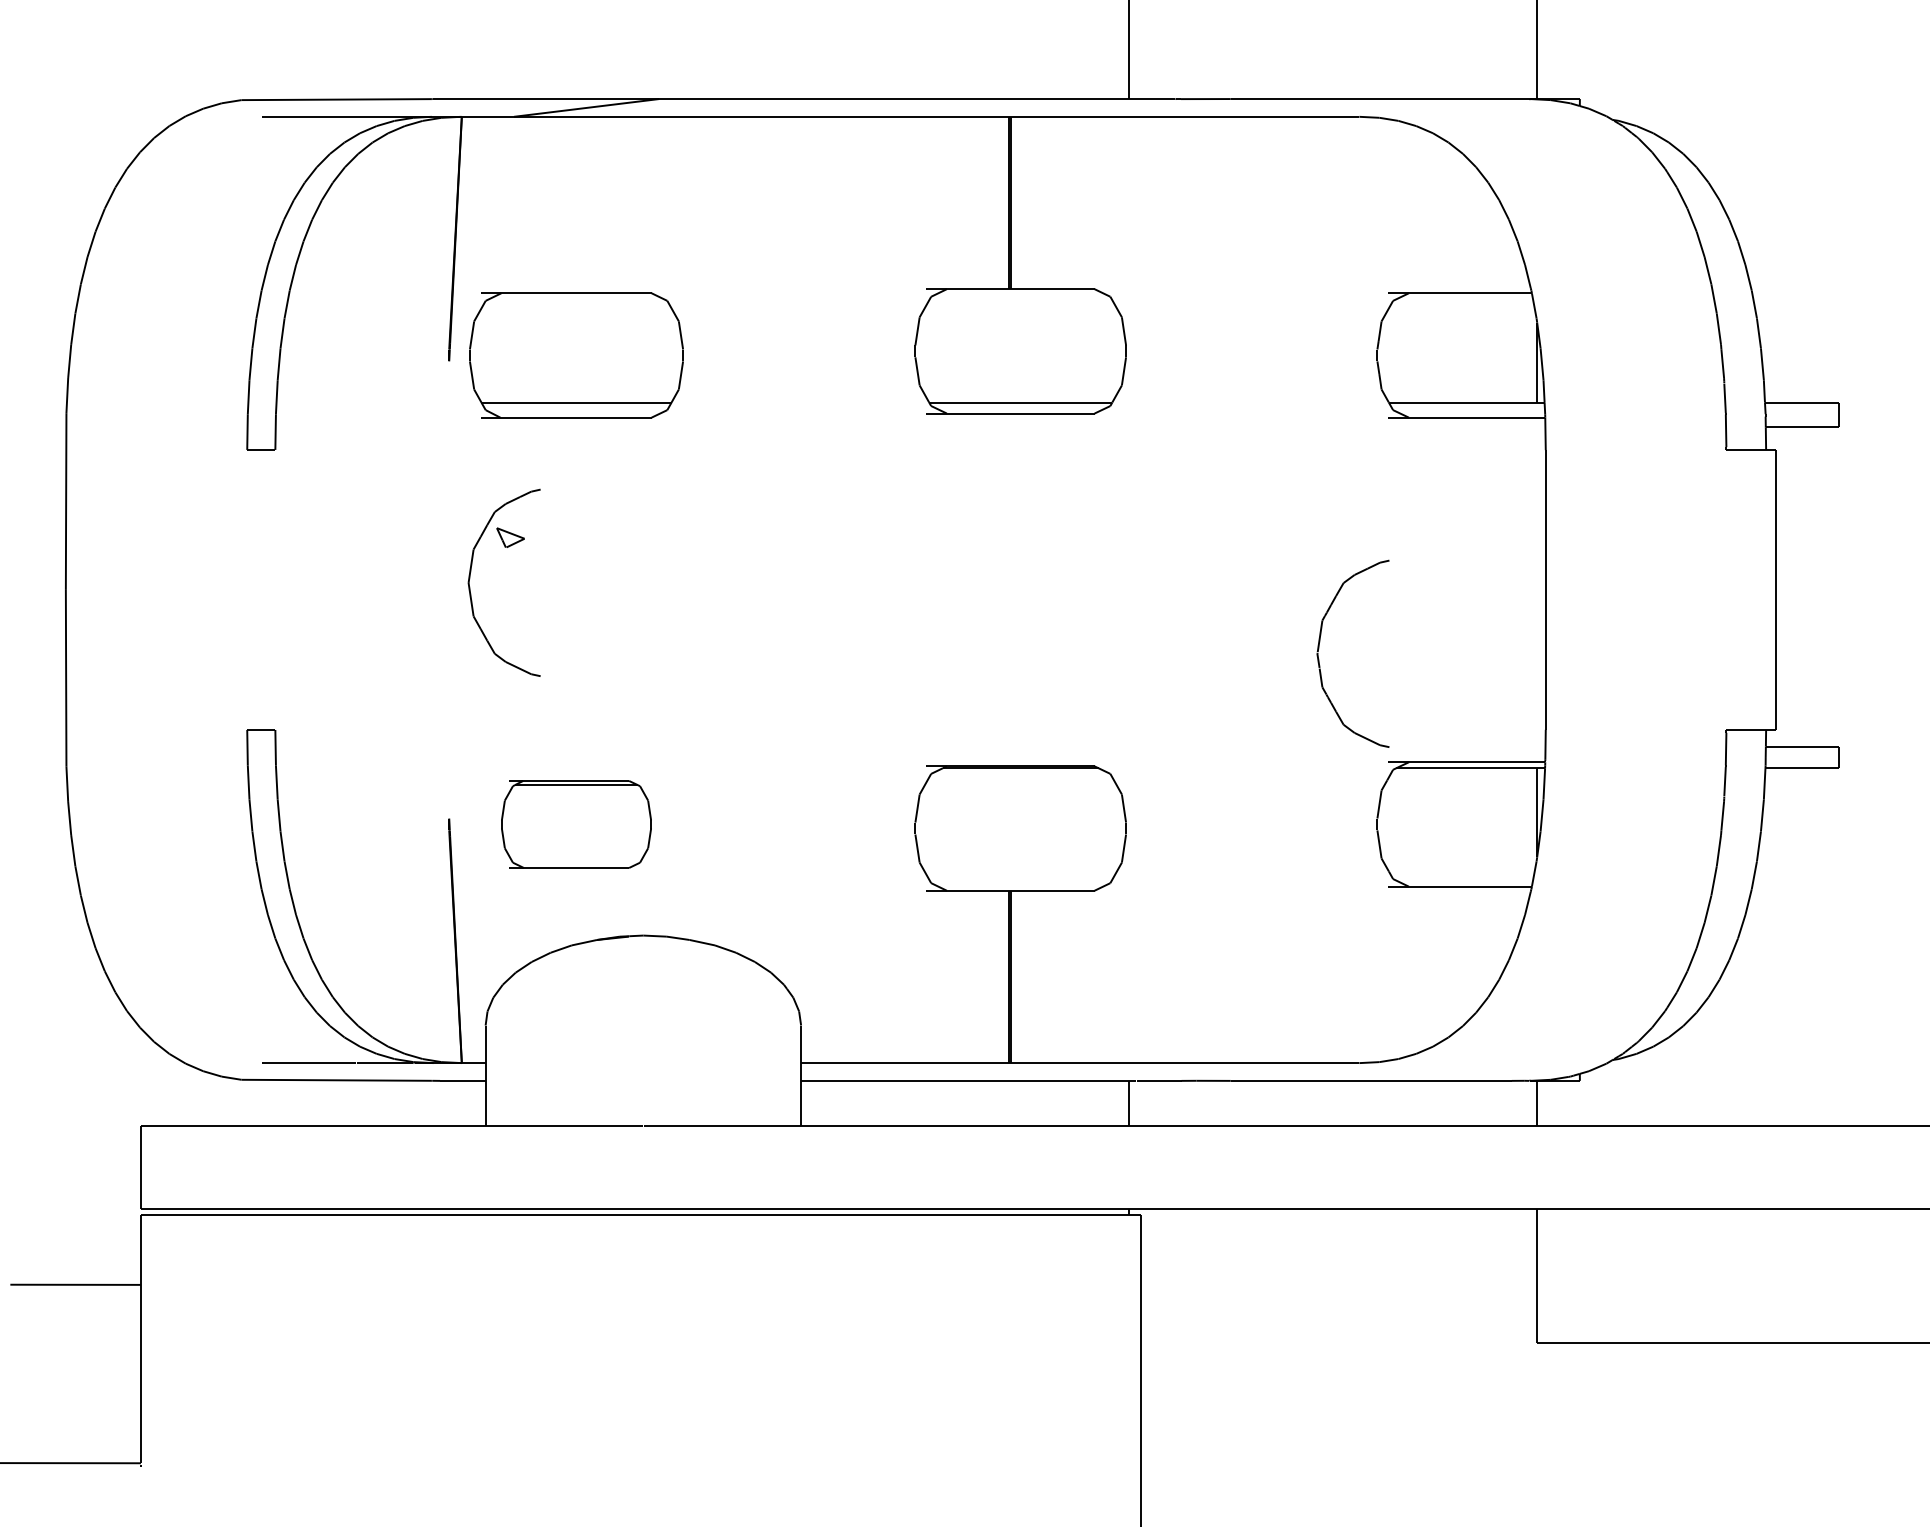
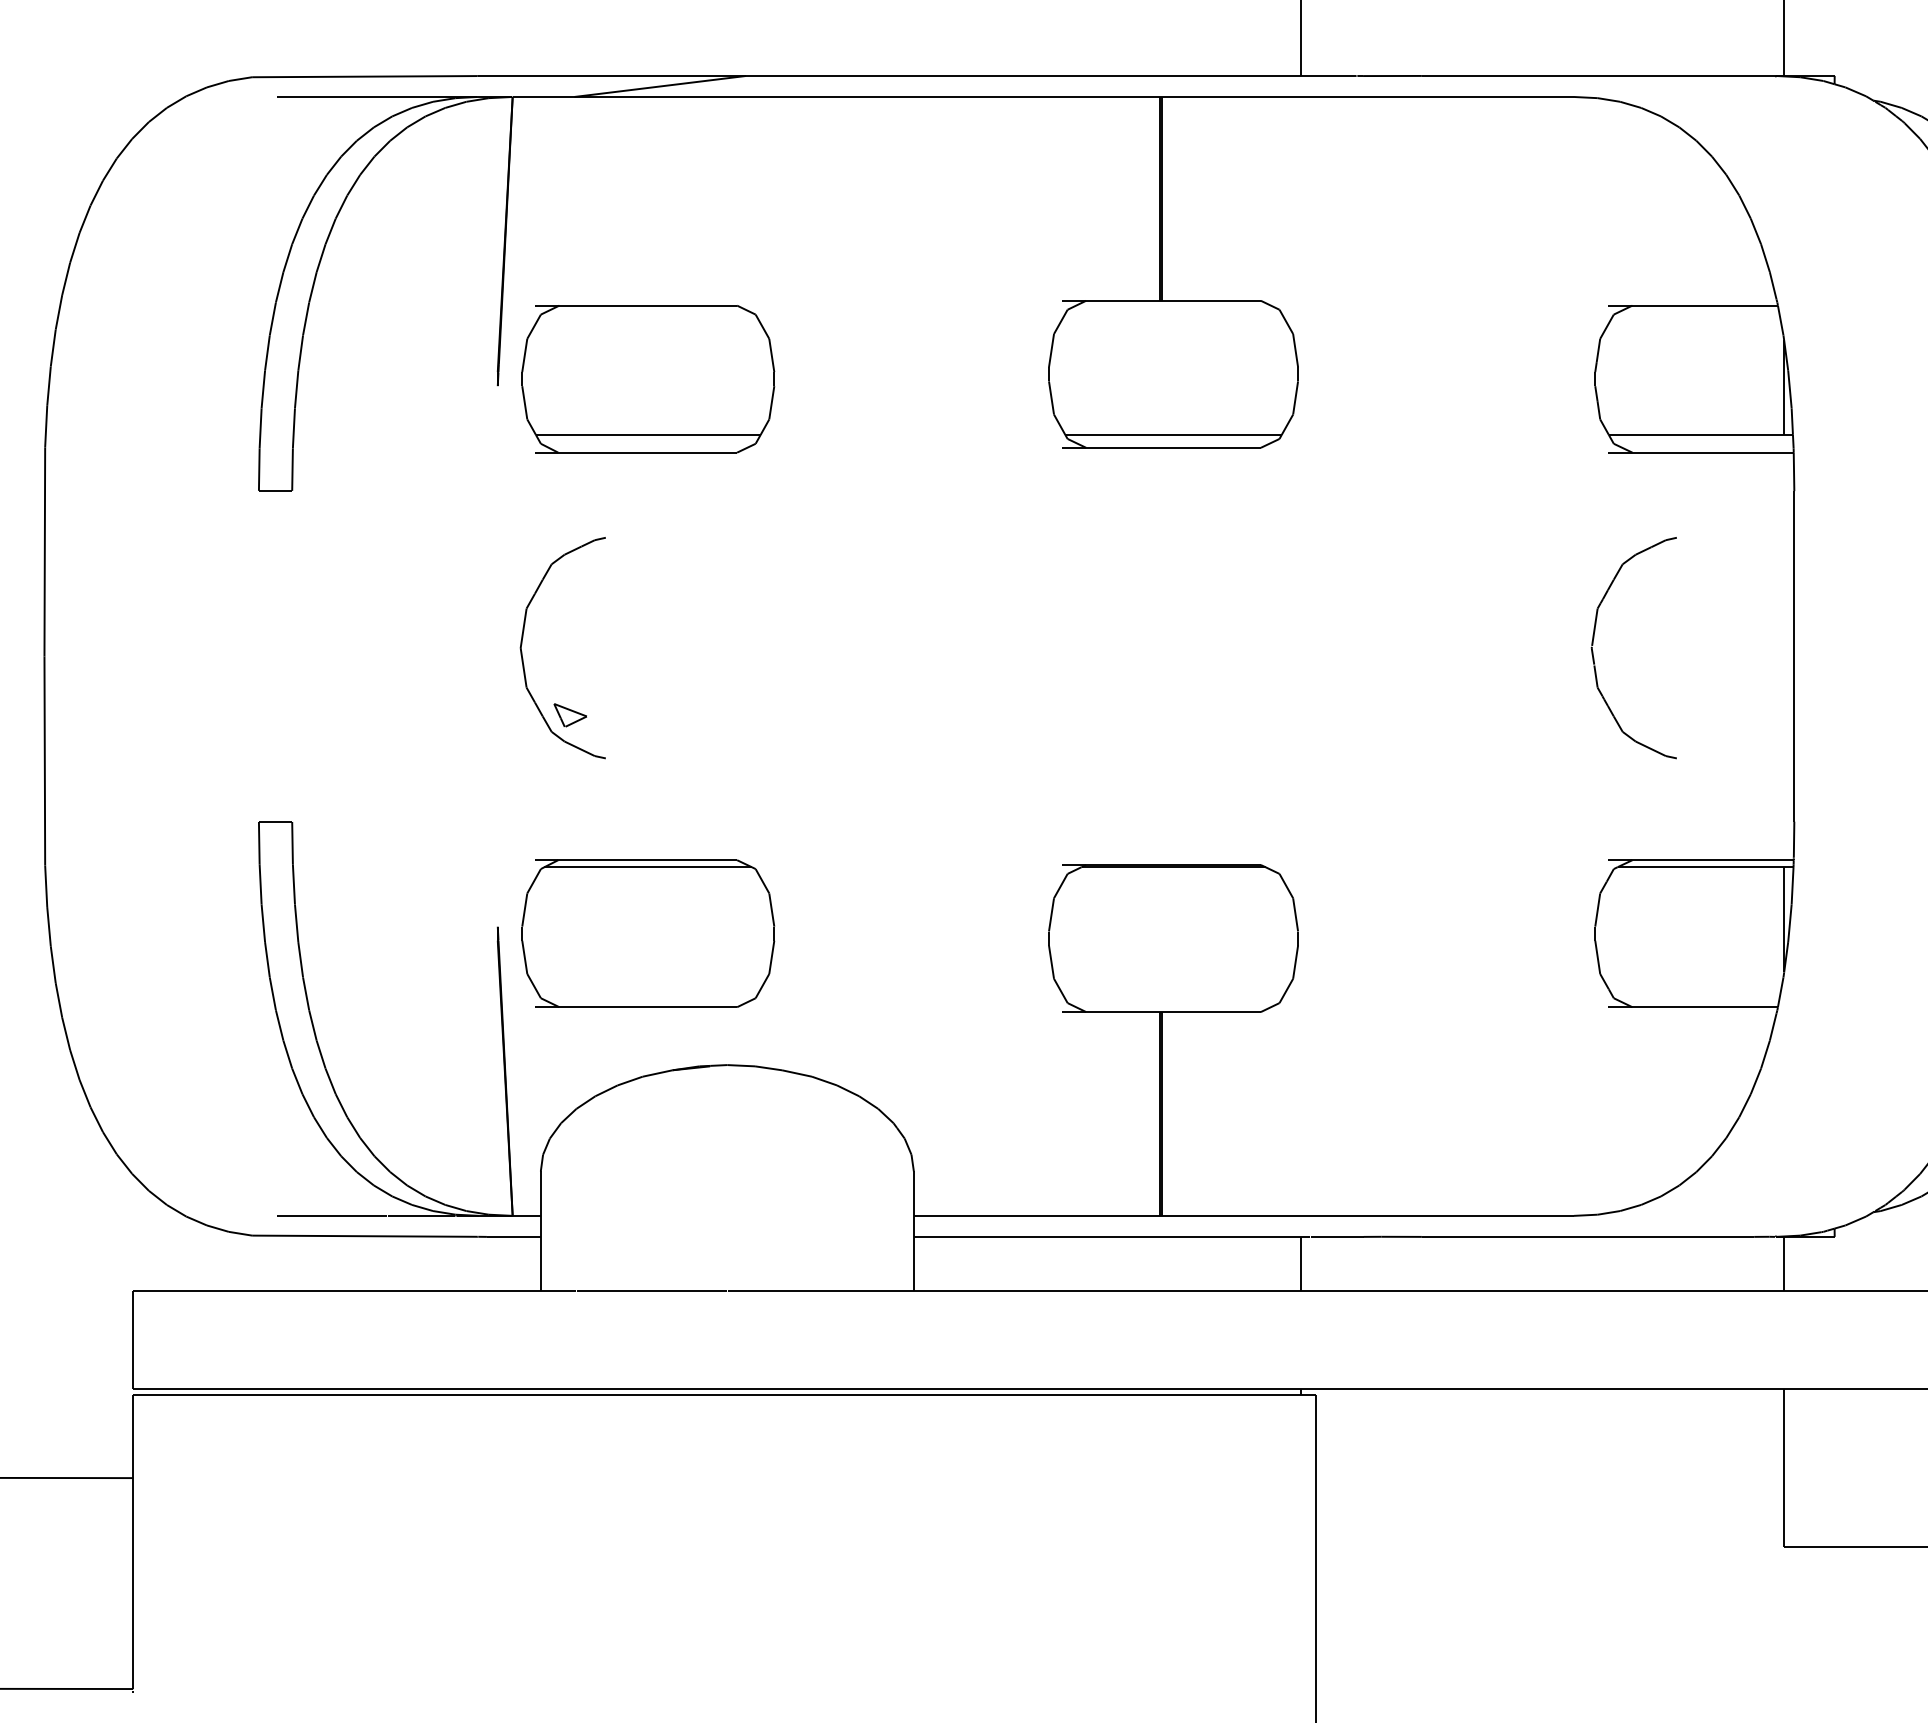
part: (510, 537) -> (570, 715), moved
part: (1319, 648) -> (1594, 641), moved
part: (576, 824) -> (648, 933), size x1.43

